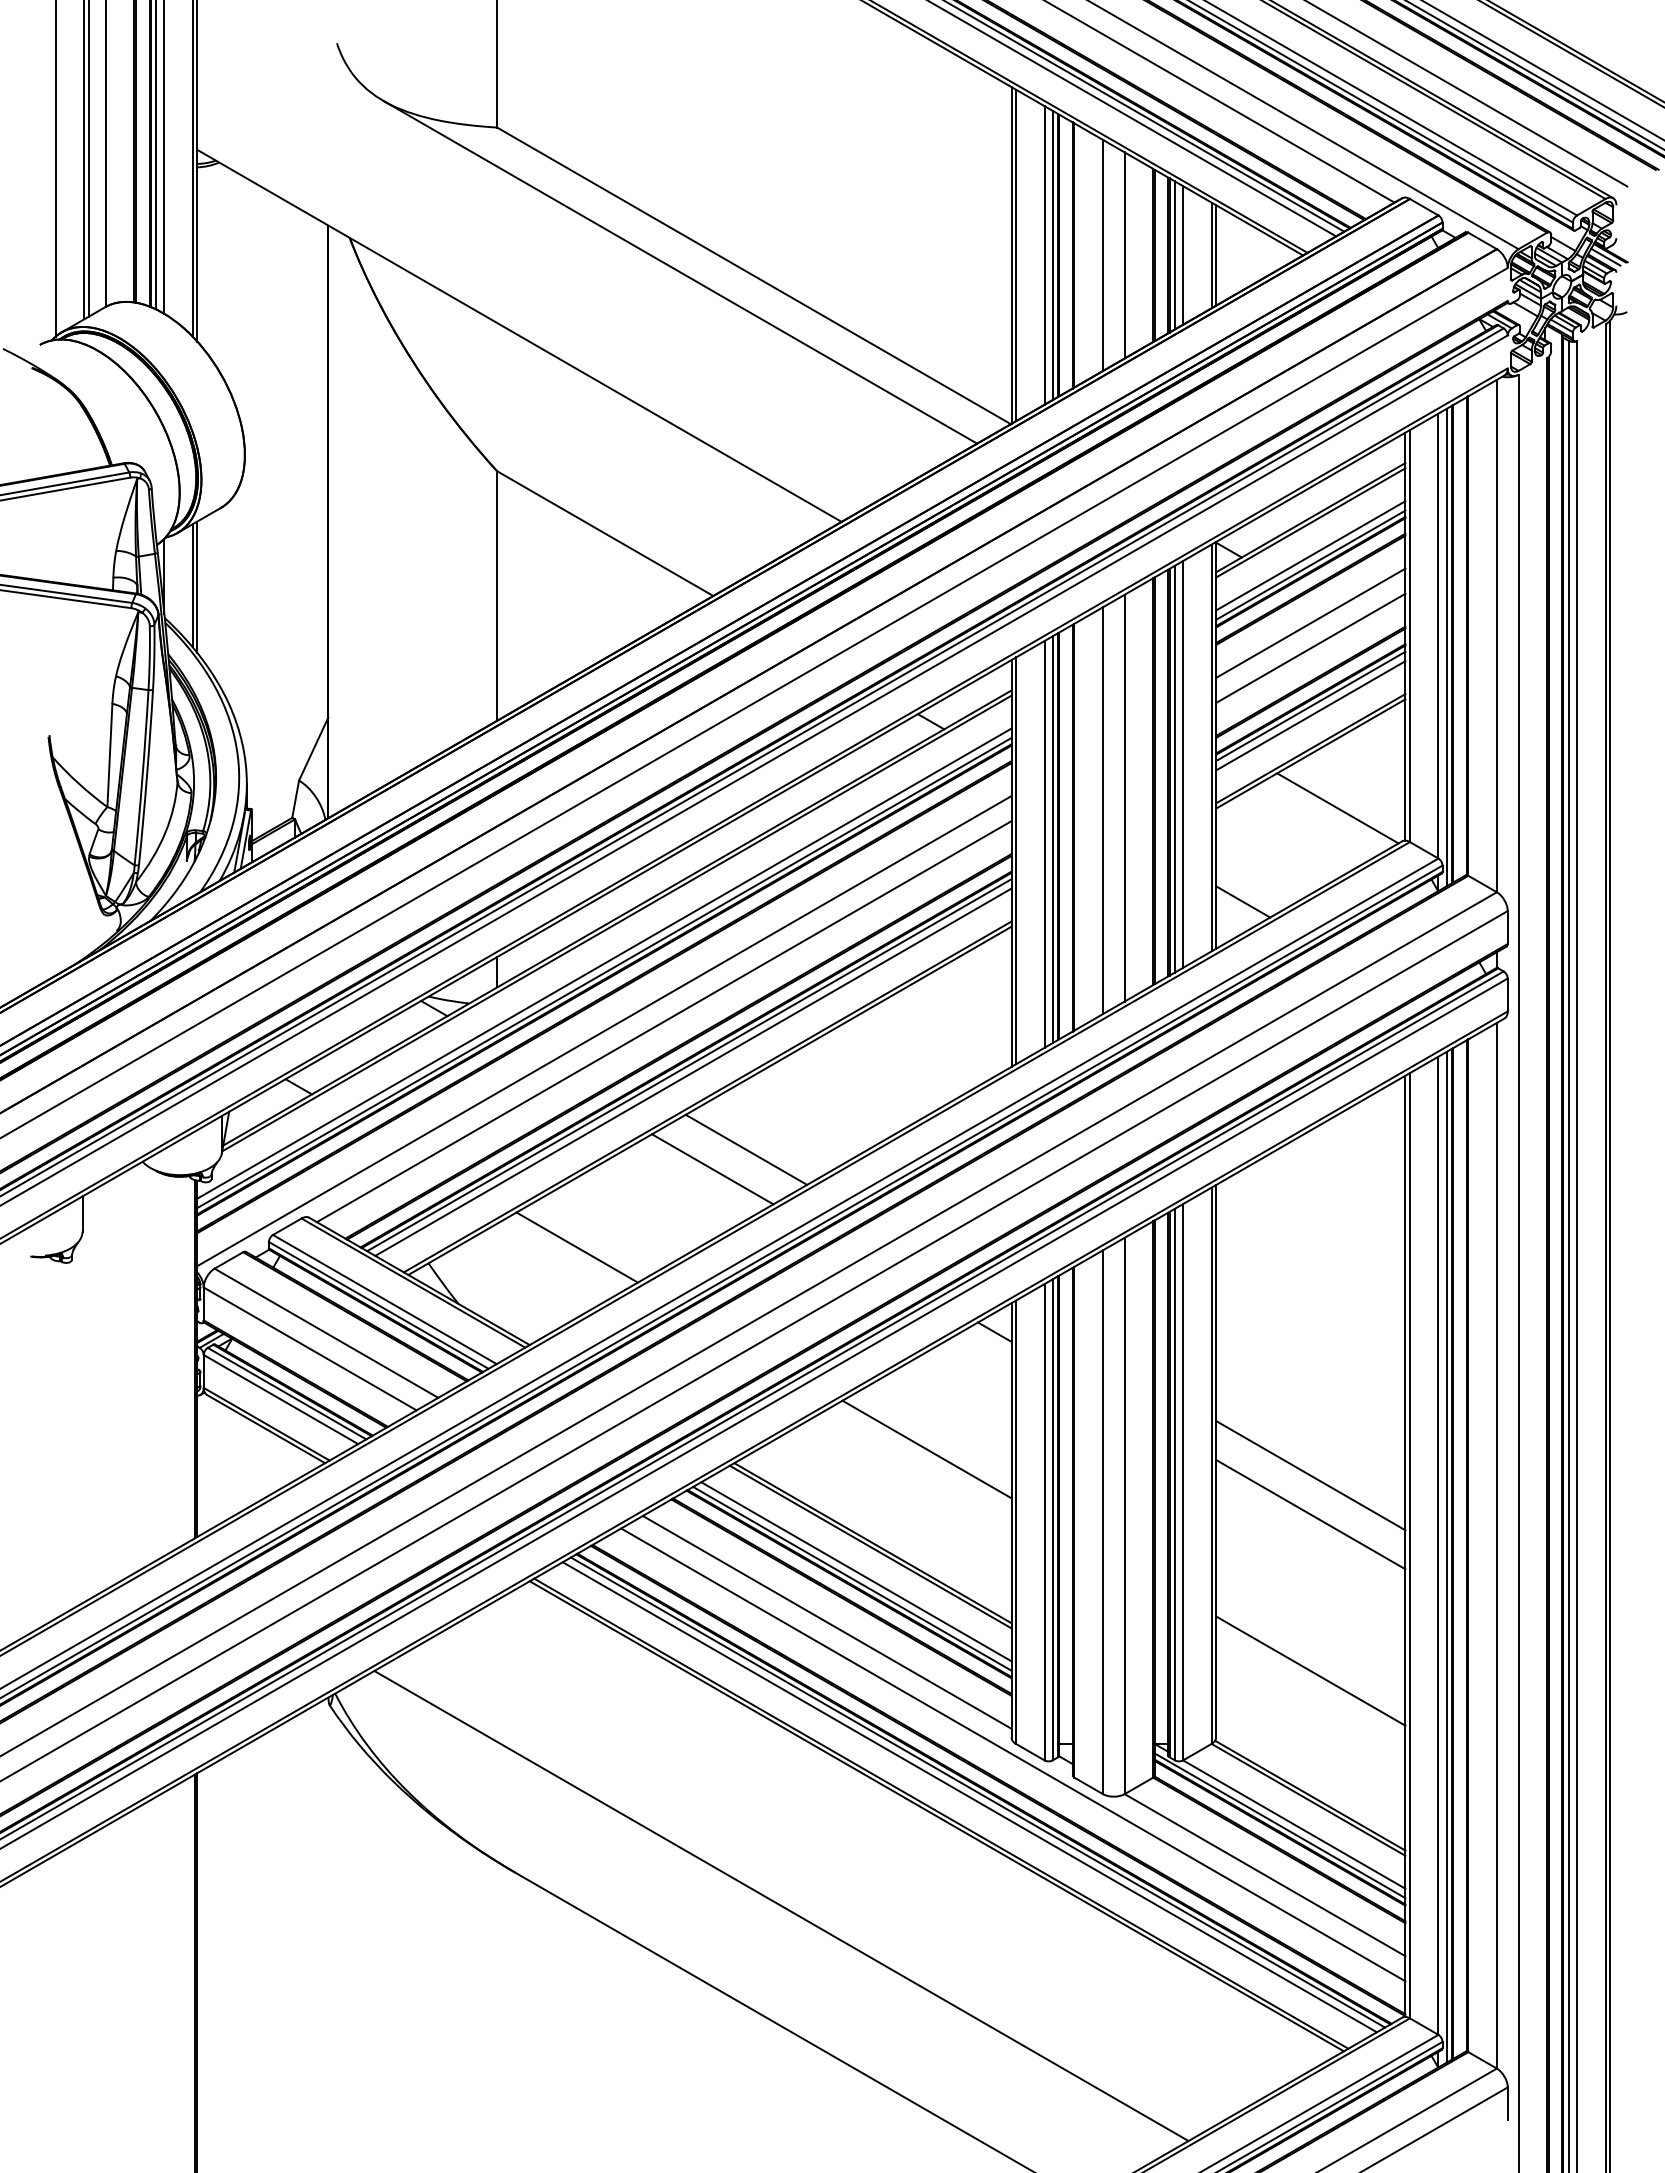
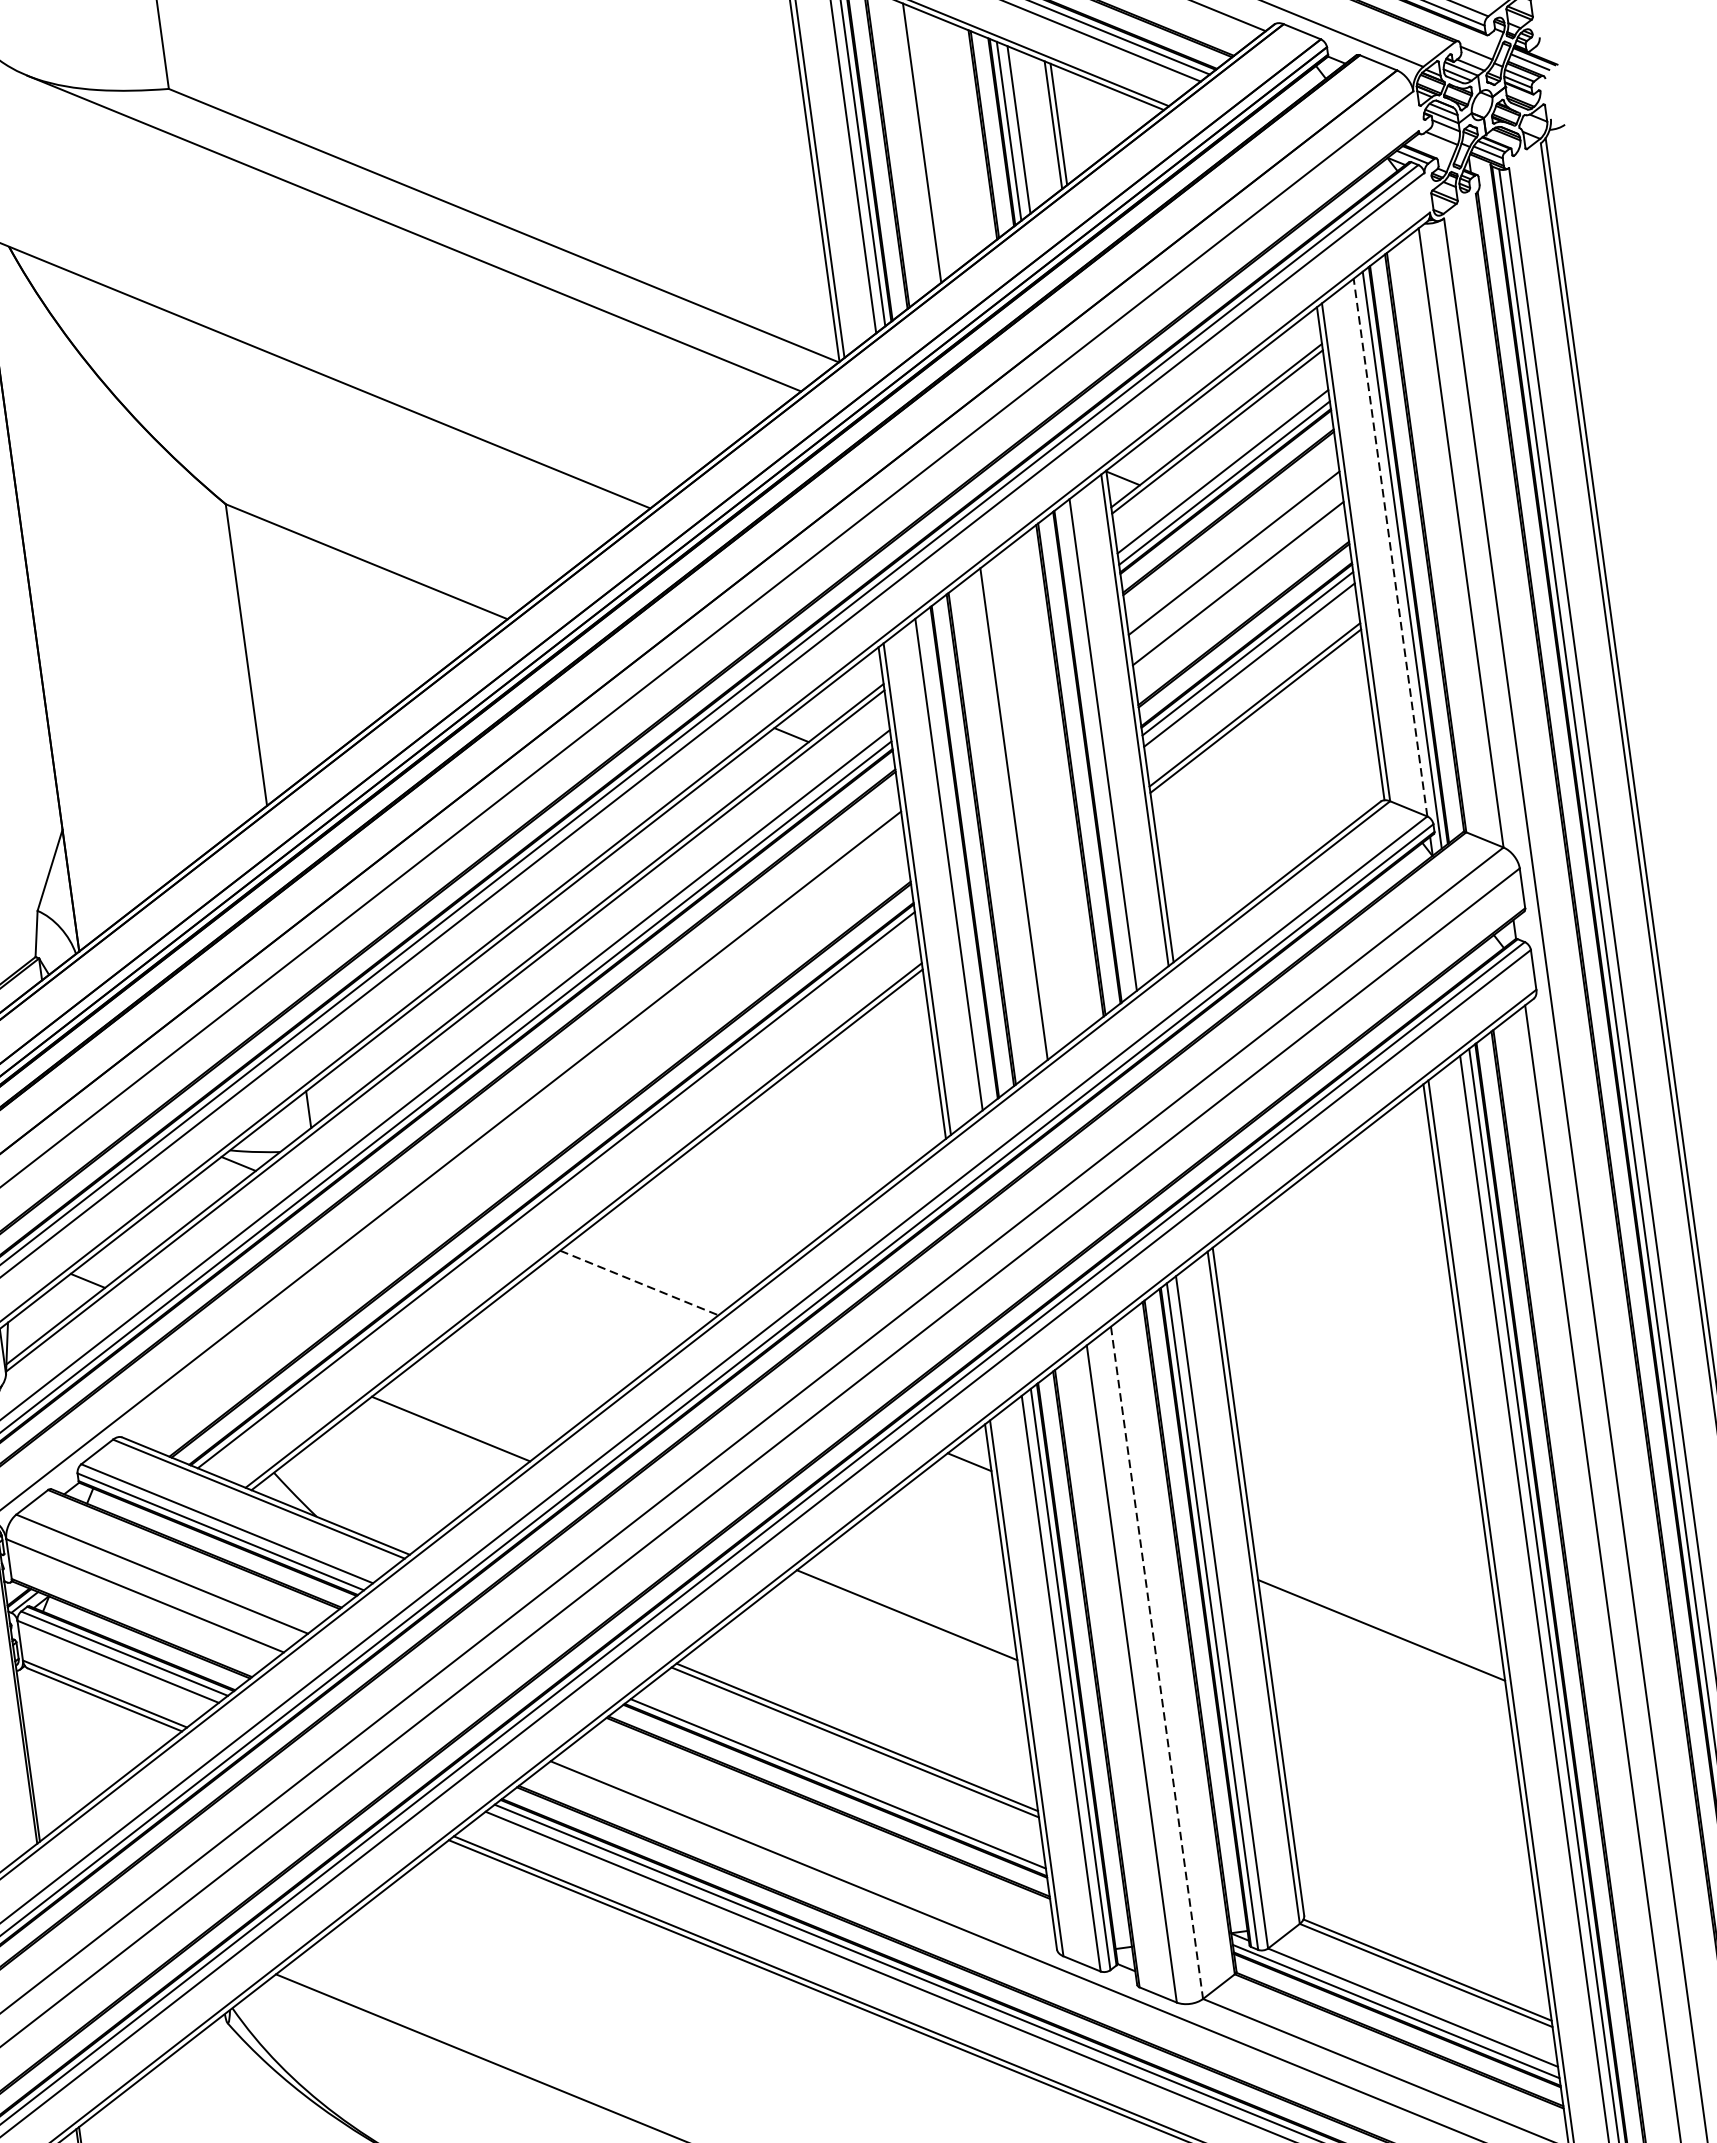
line: (1124, 255) -> (948, 139), removed
line: (1438, 635) -> (1390, 546), solid -> dashed
line: (1174, 768) -> (1093, 751), removed
line: (1124, 797) -> (1037, 794), removed
line: (1337, 808) -> (1297, 772), removed
line: (1052, 839) -> (957, 857), removed
line: (1243, 901) -> (1198, 900), removed
line: (663, 1021) -> (517, 1141), removed
line: (693, 1071) -> (562, 1197), removed
line: (746, 1150) -> (639, 1283), solid -> dashed
line: (712, 1169) -> (601, 1312), removed
line: (1310, 1475) -> (1374, 1583), removed
line: (1124, 1516) -> (1156, 1663), solid -> dashed
line: (856, 1571) -> (842, 1774), removed
line: (826, 1621) -> (814, 1839), removed
line: (1310, 1670) -> (1407, 1818), removed

